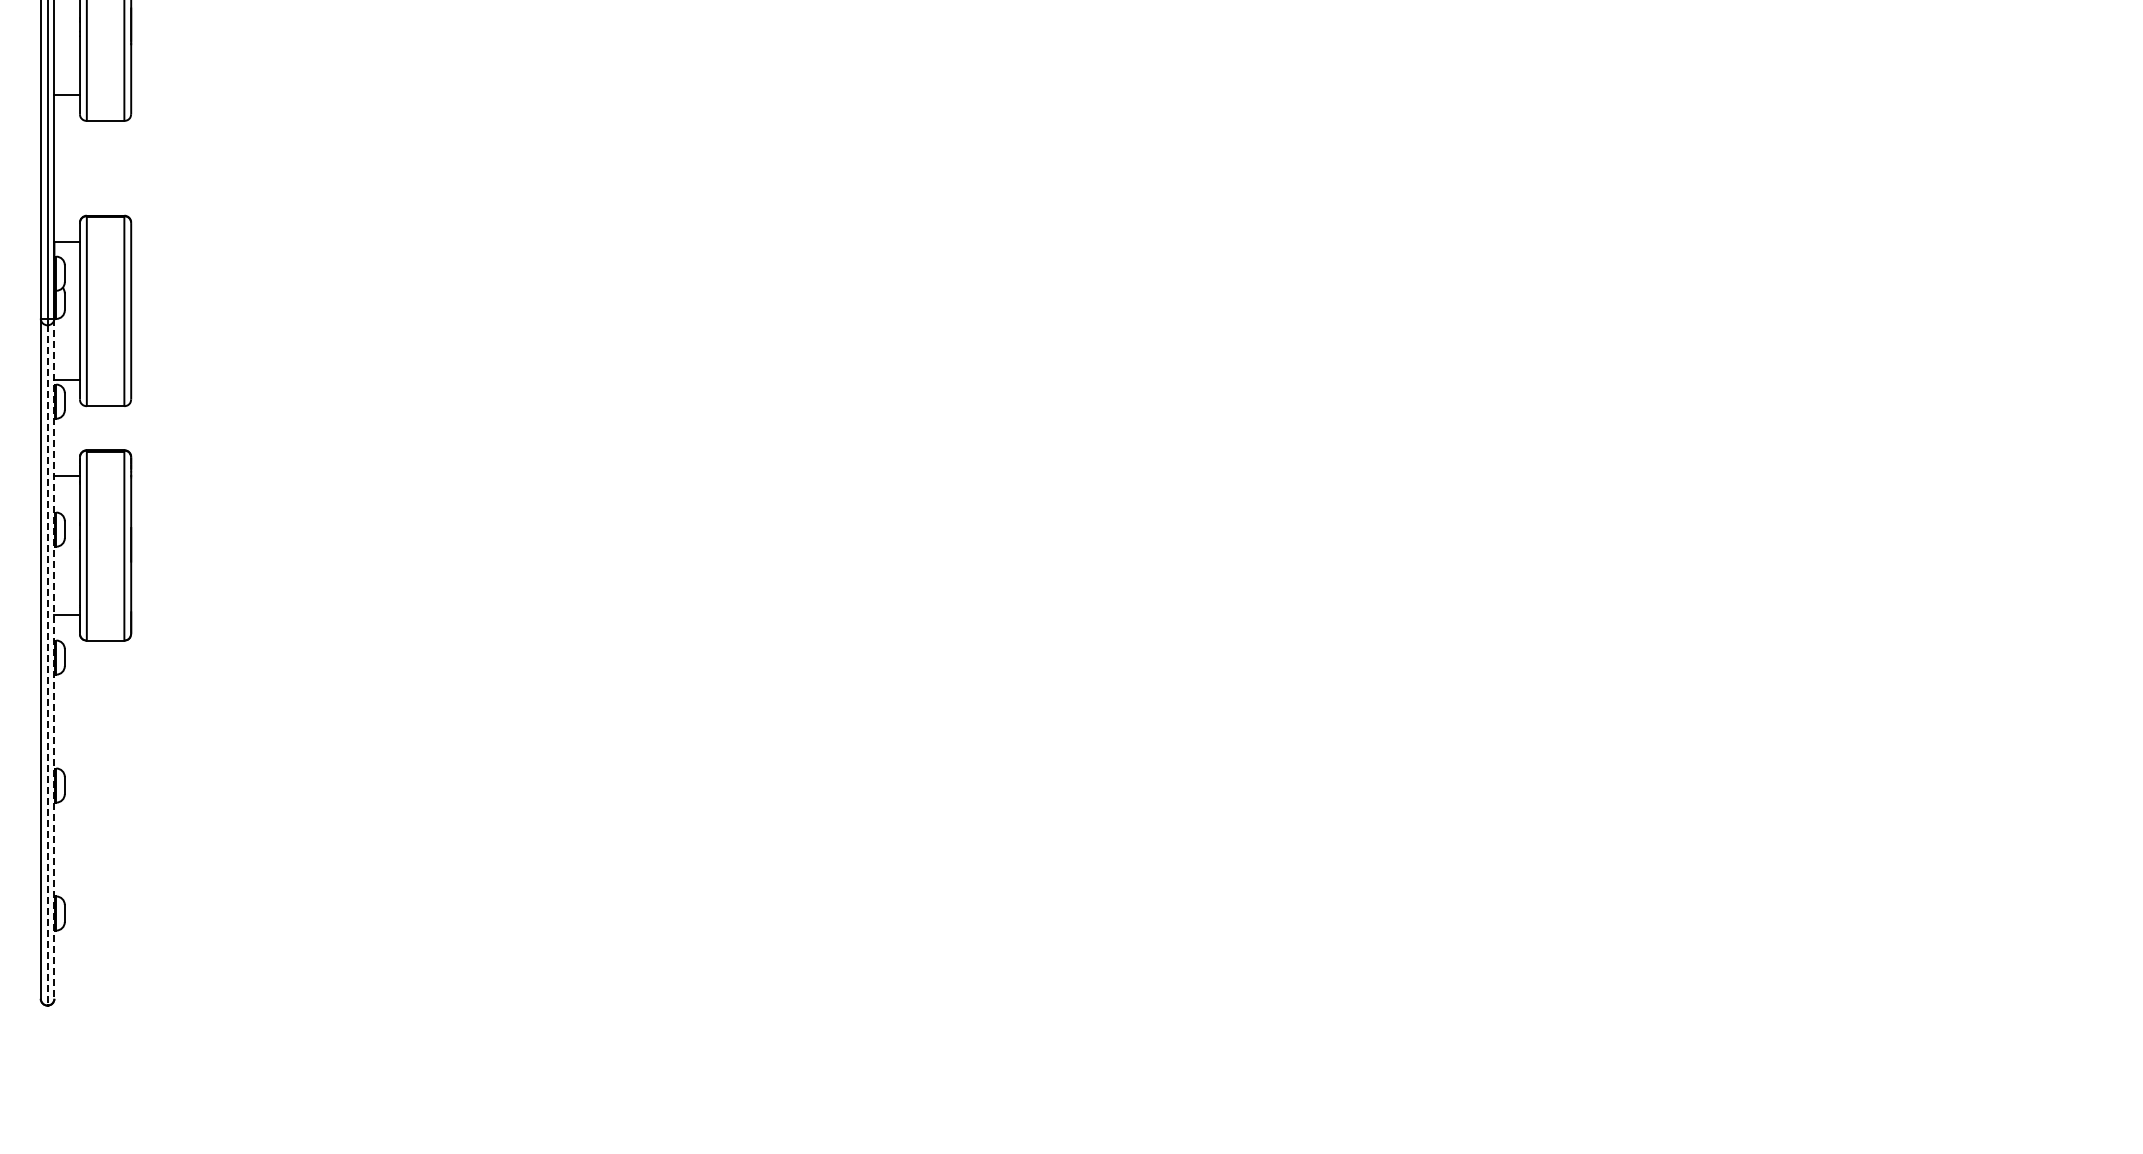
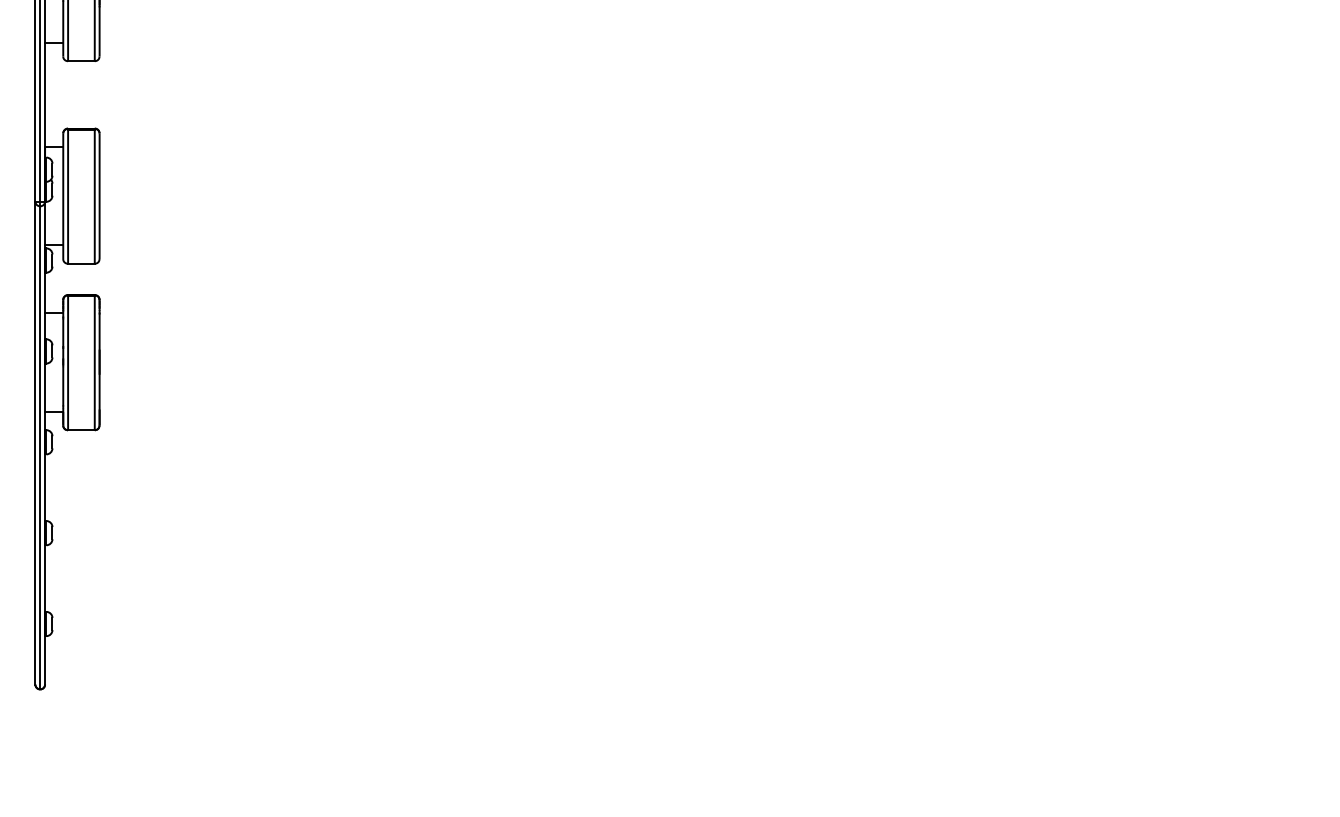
line: (54, 659) -> (45, 443), dashed -> solid
line: (47, 665) -> (40, 447), dashed -> solid

